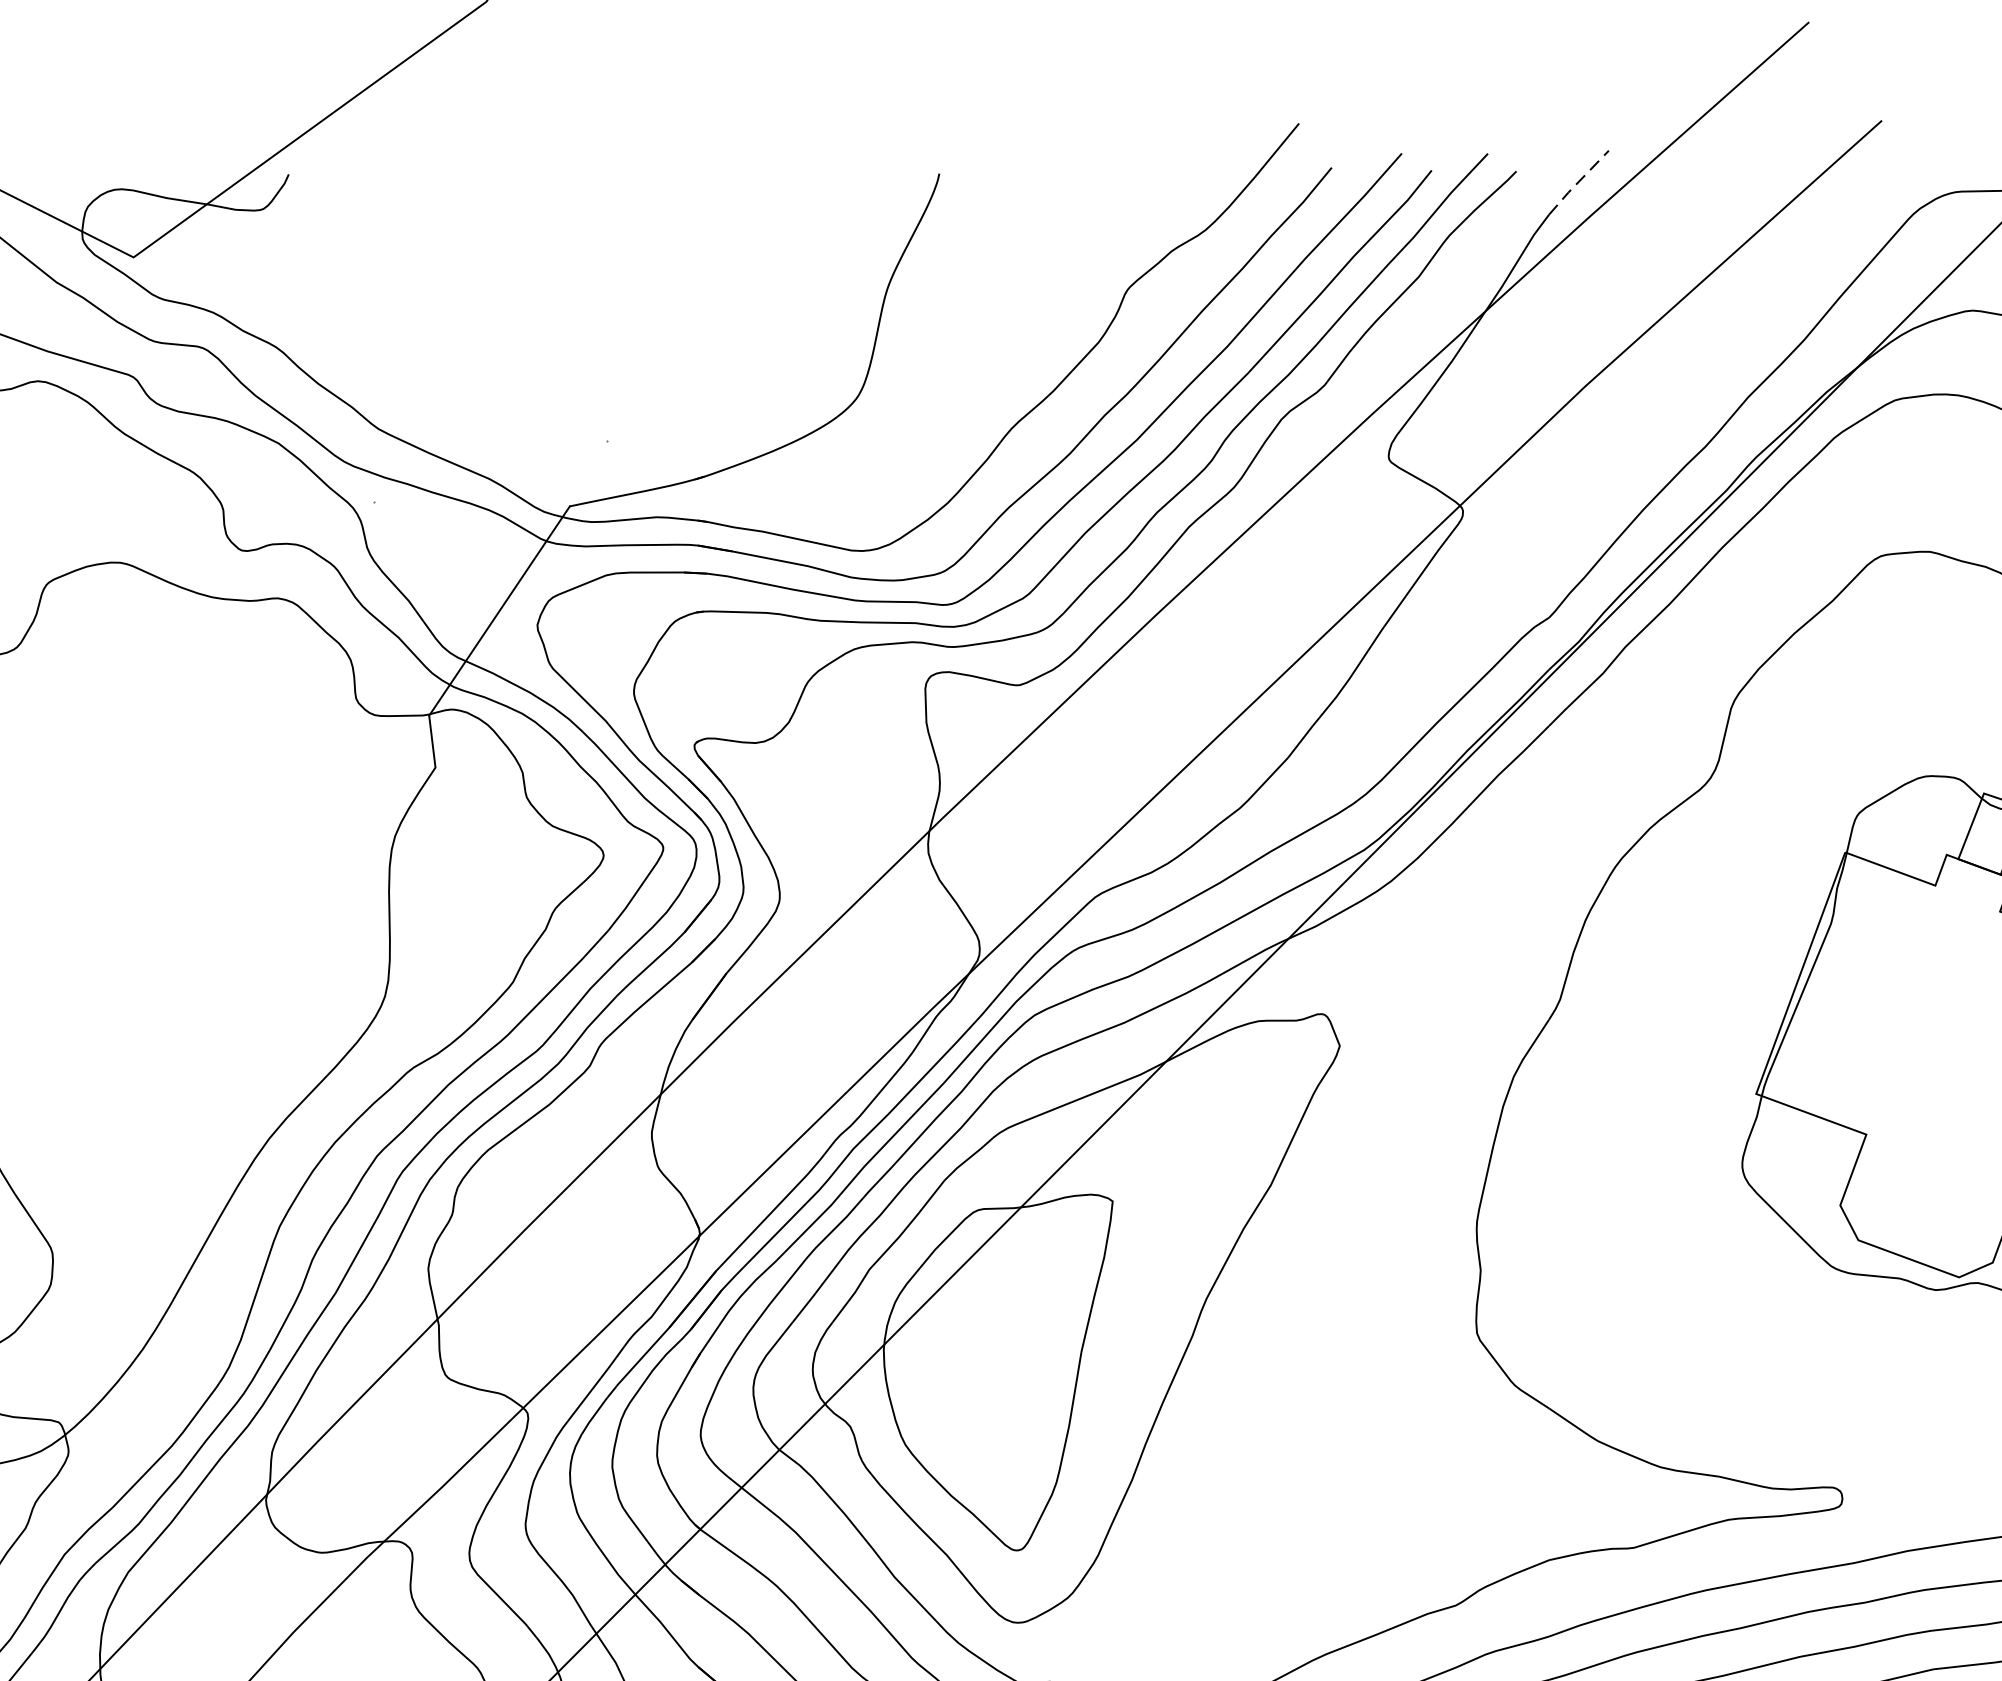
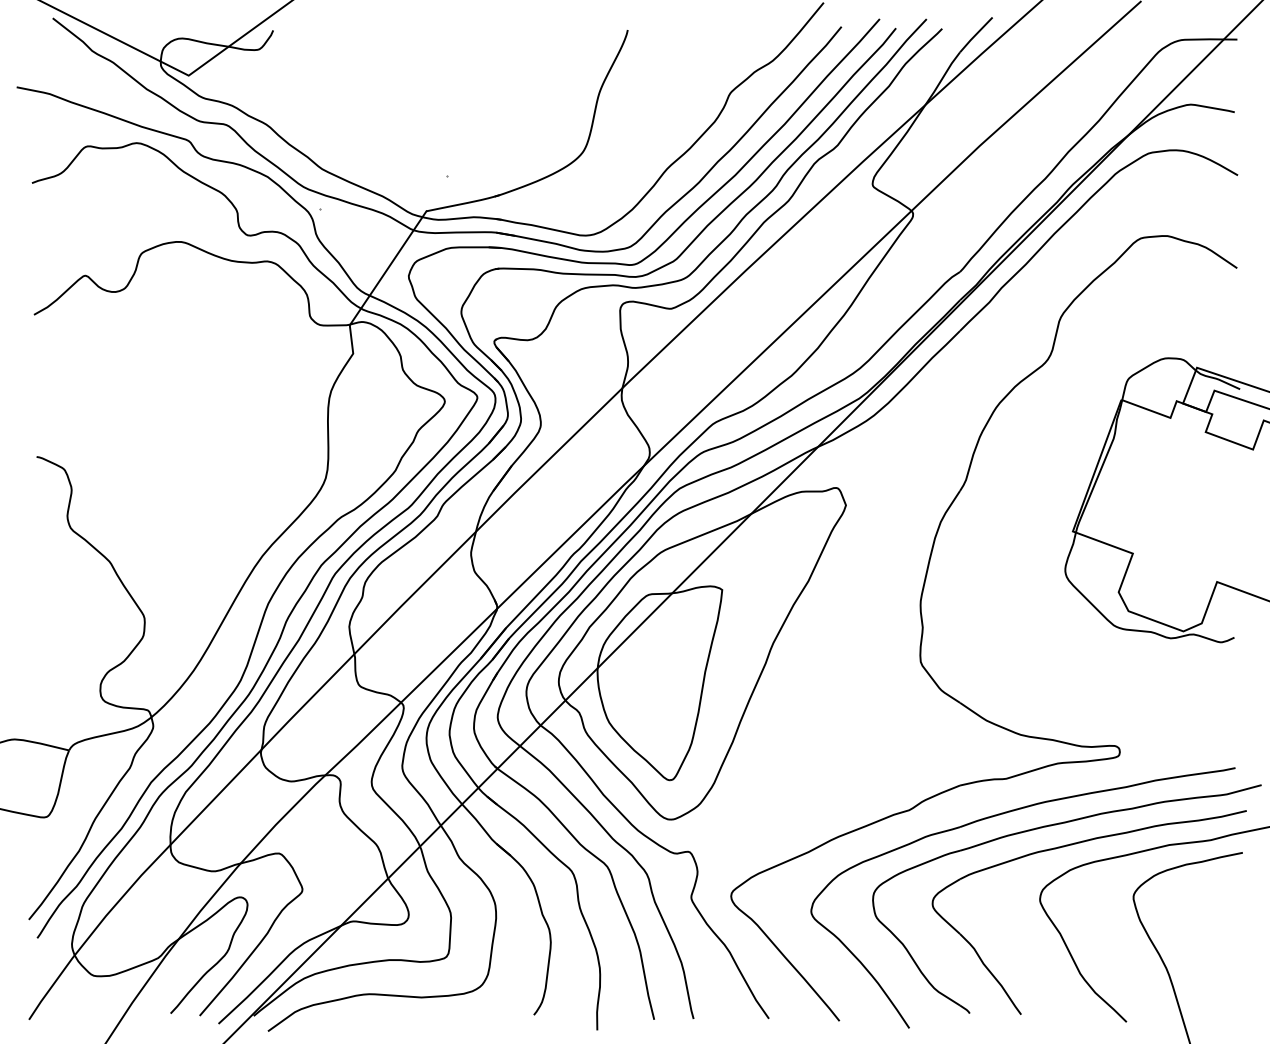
line: (1579, 181) -> (976, 34), dashed -> solid

